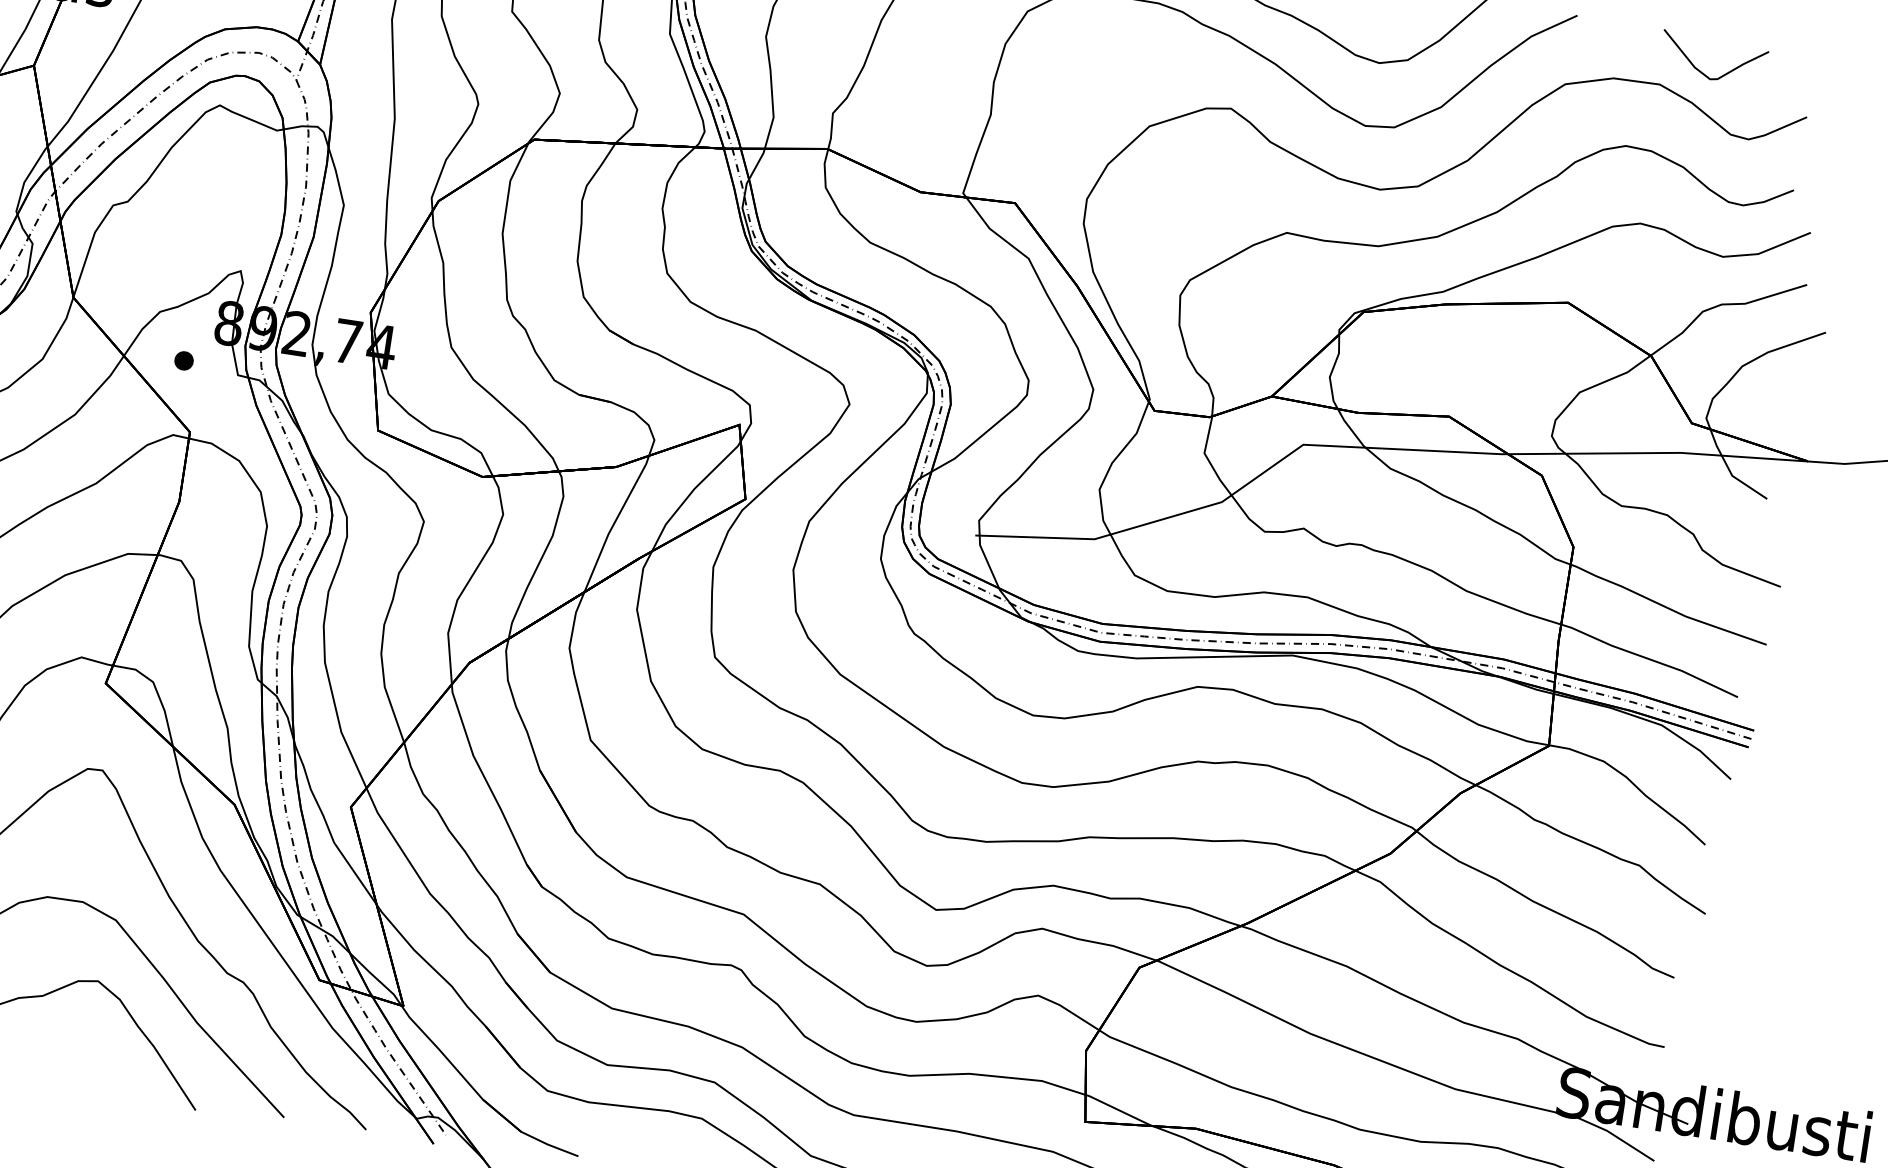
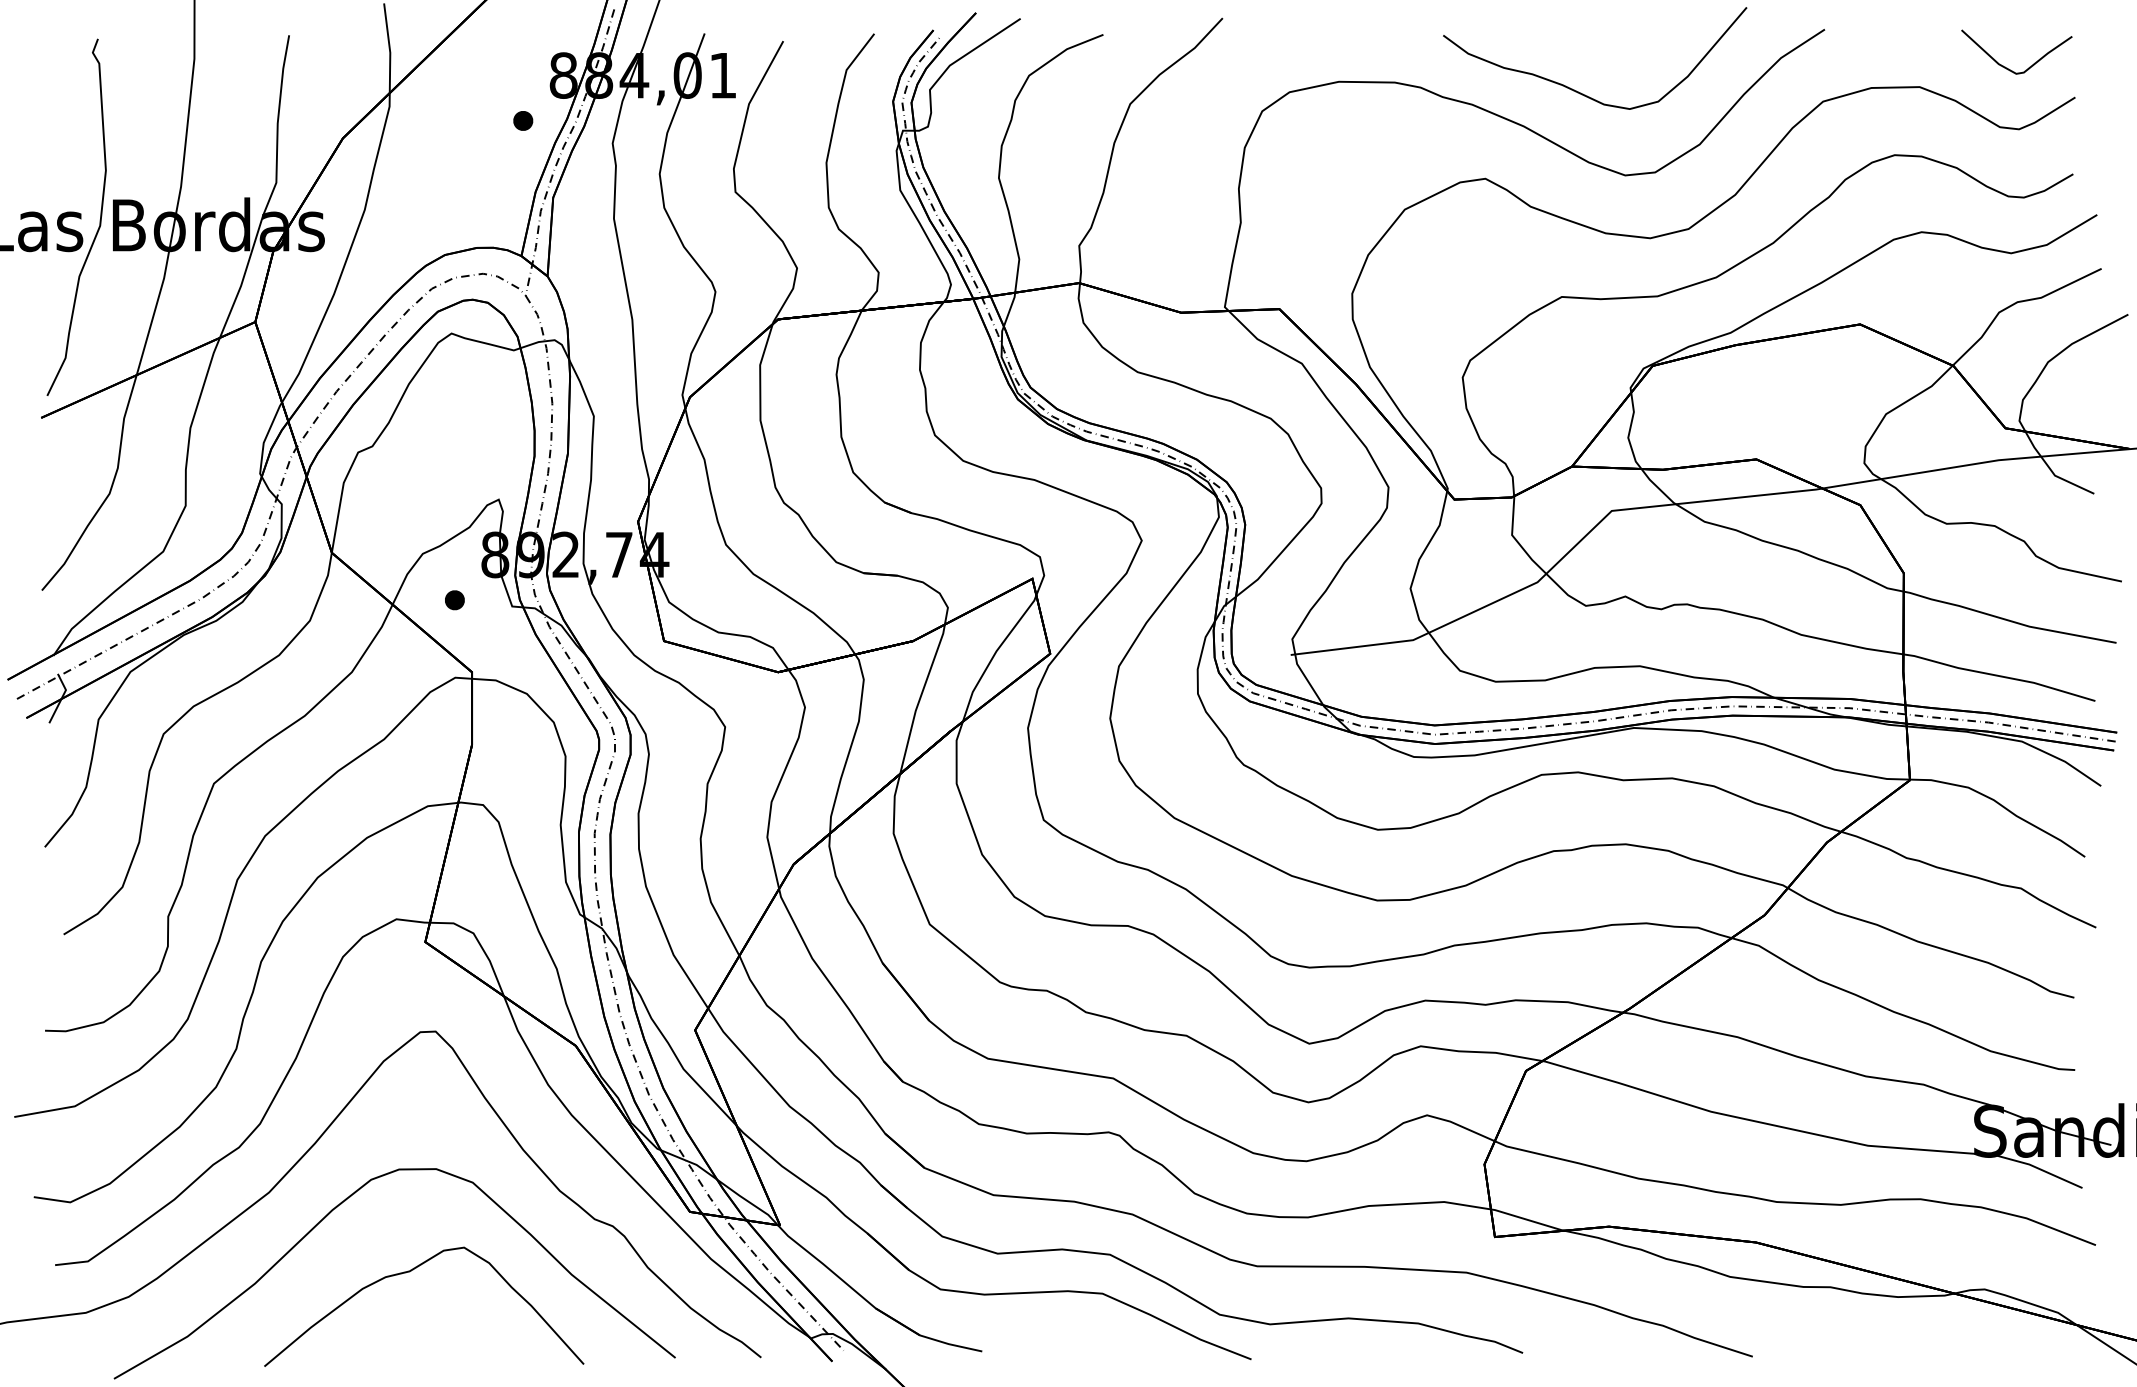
curve: (1702, 71) -> (2007, 67), moved

